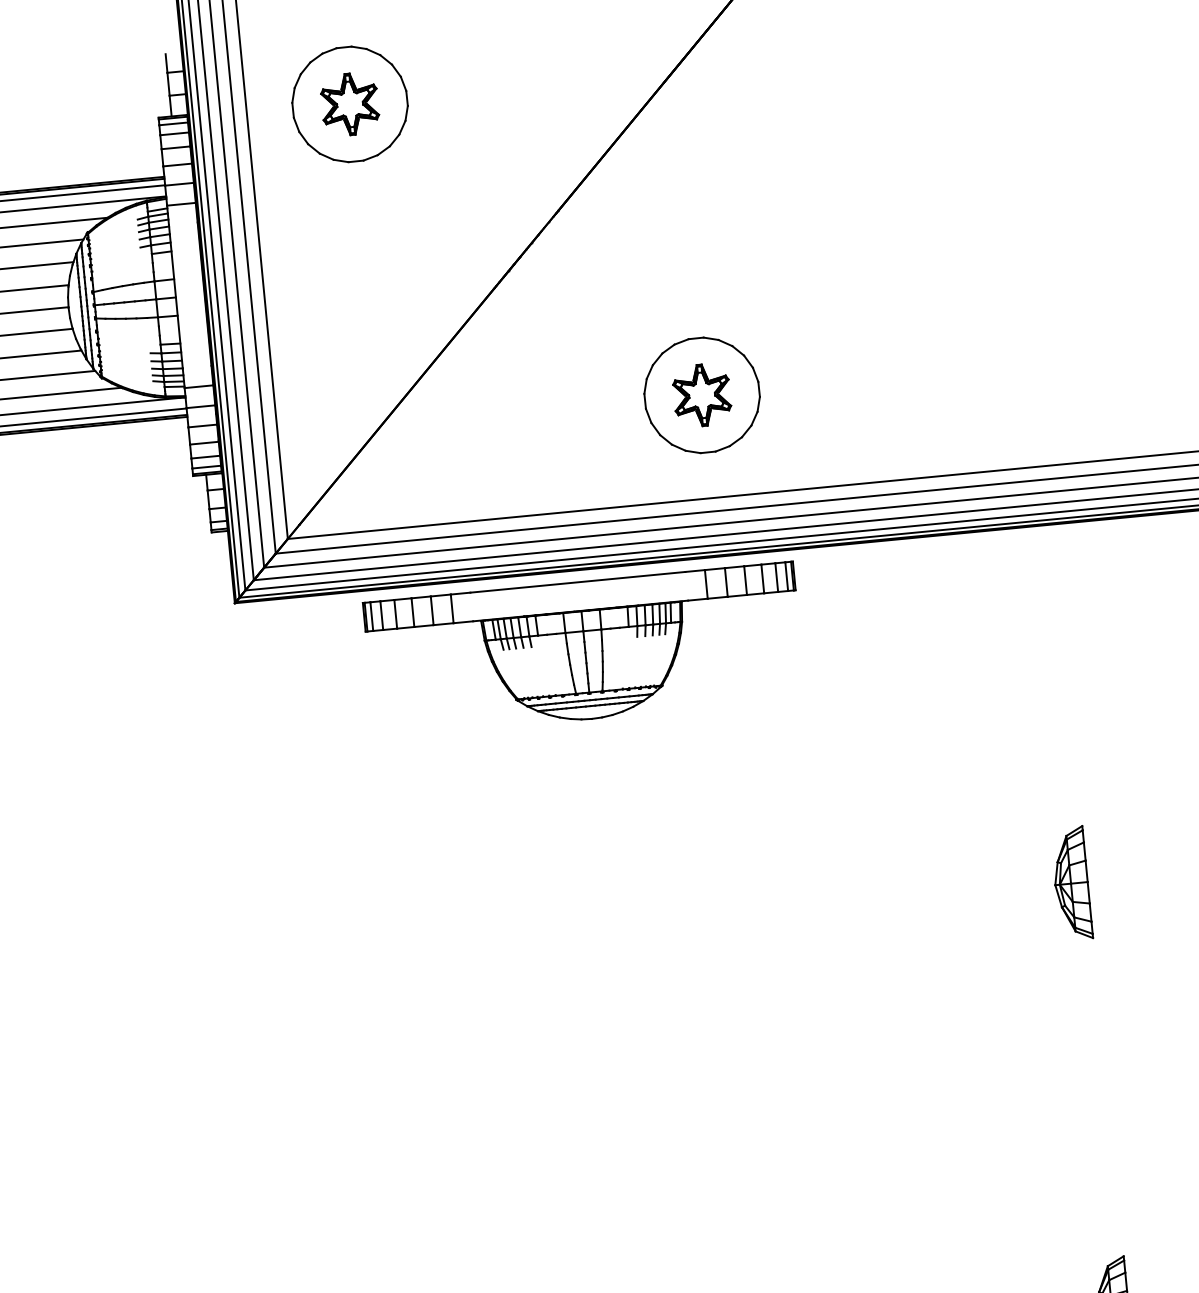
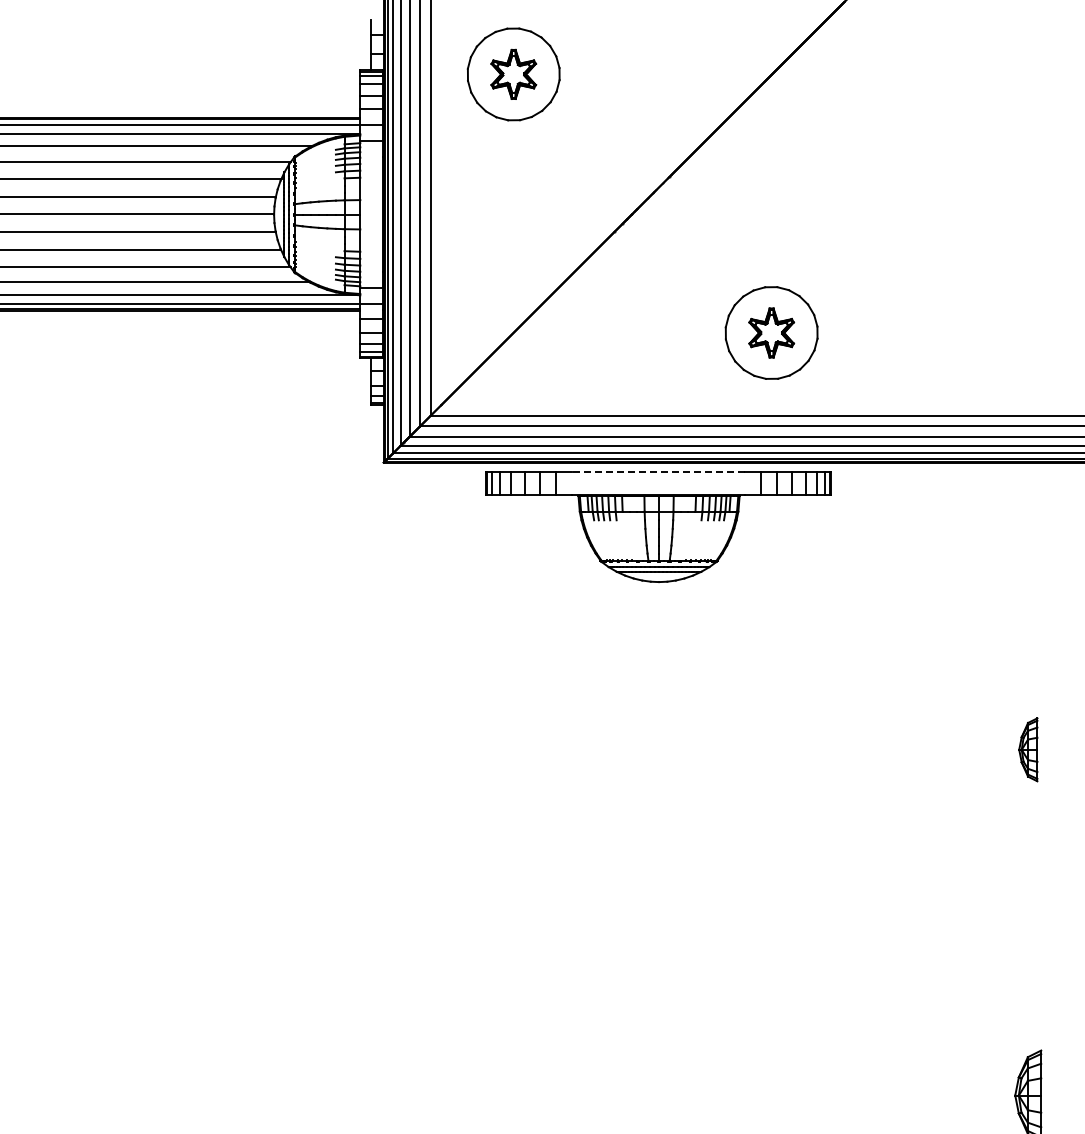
line: (576, 582) -> (657, 472), solid -> dashed
part: (1071, 883) -> (1028, 749), size x0.7

